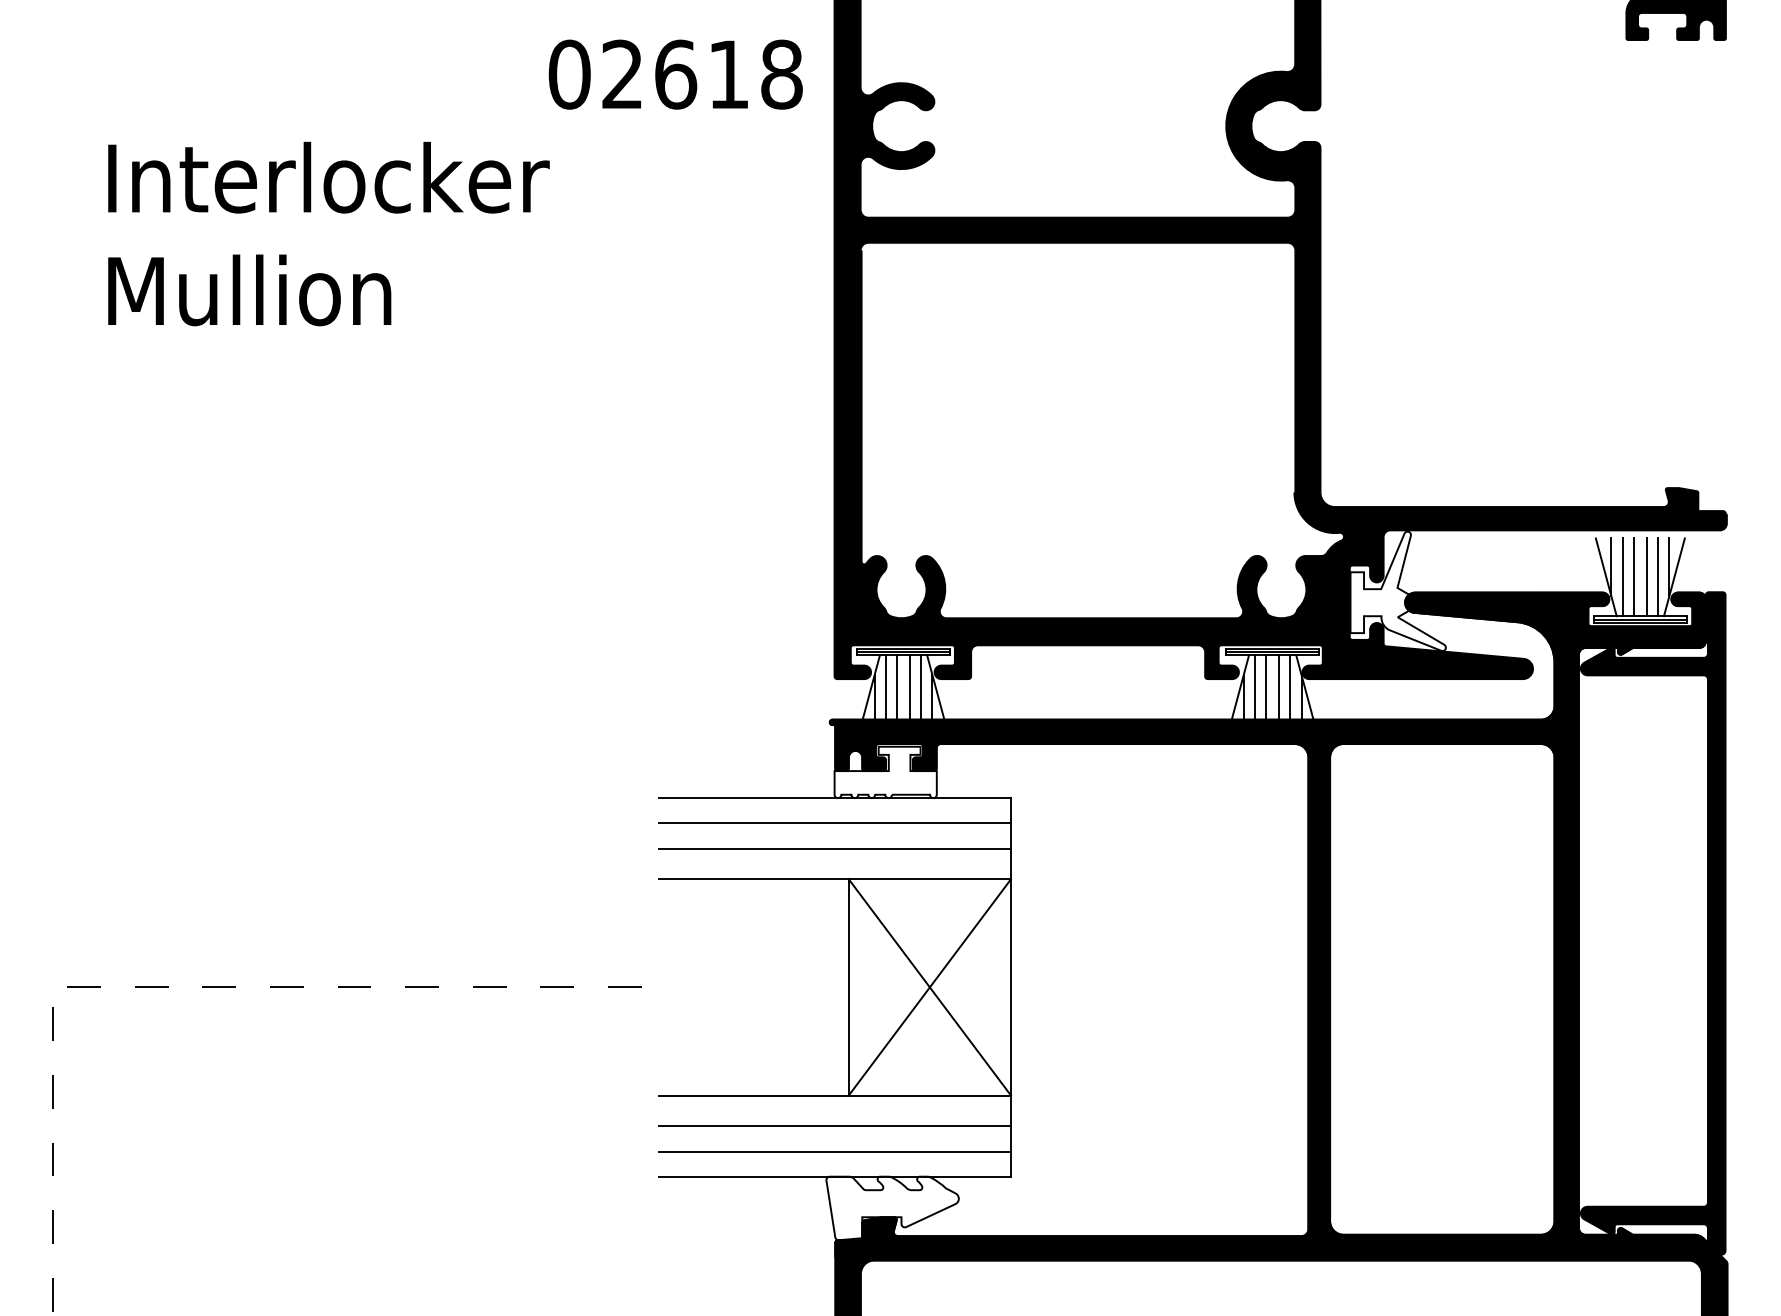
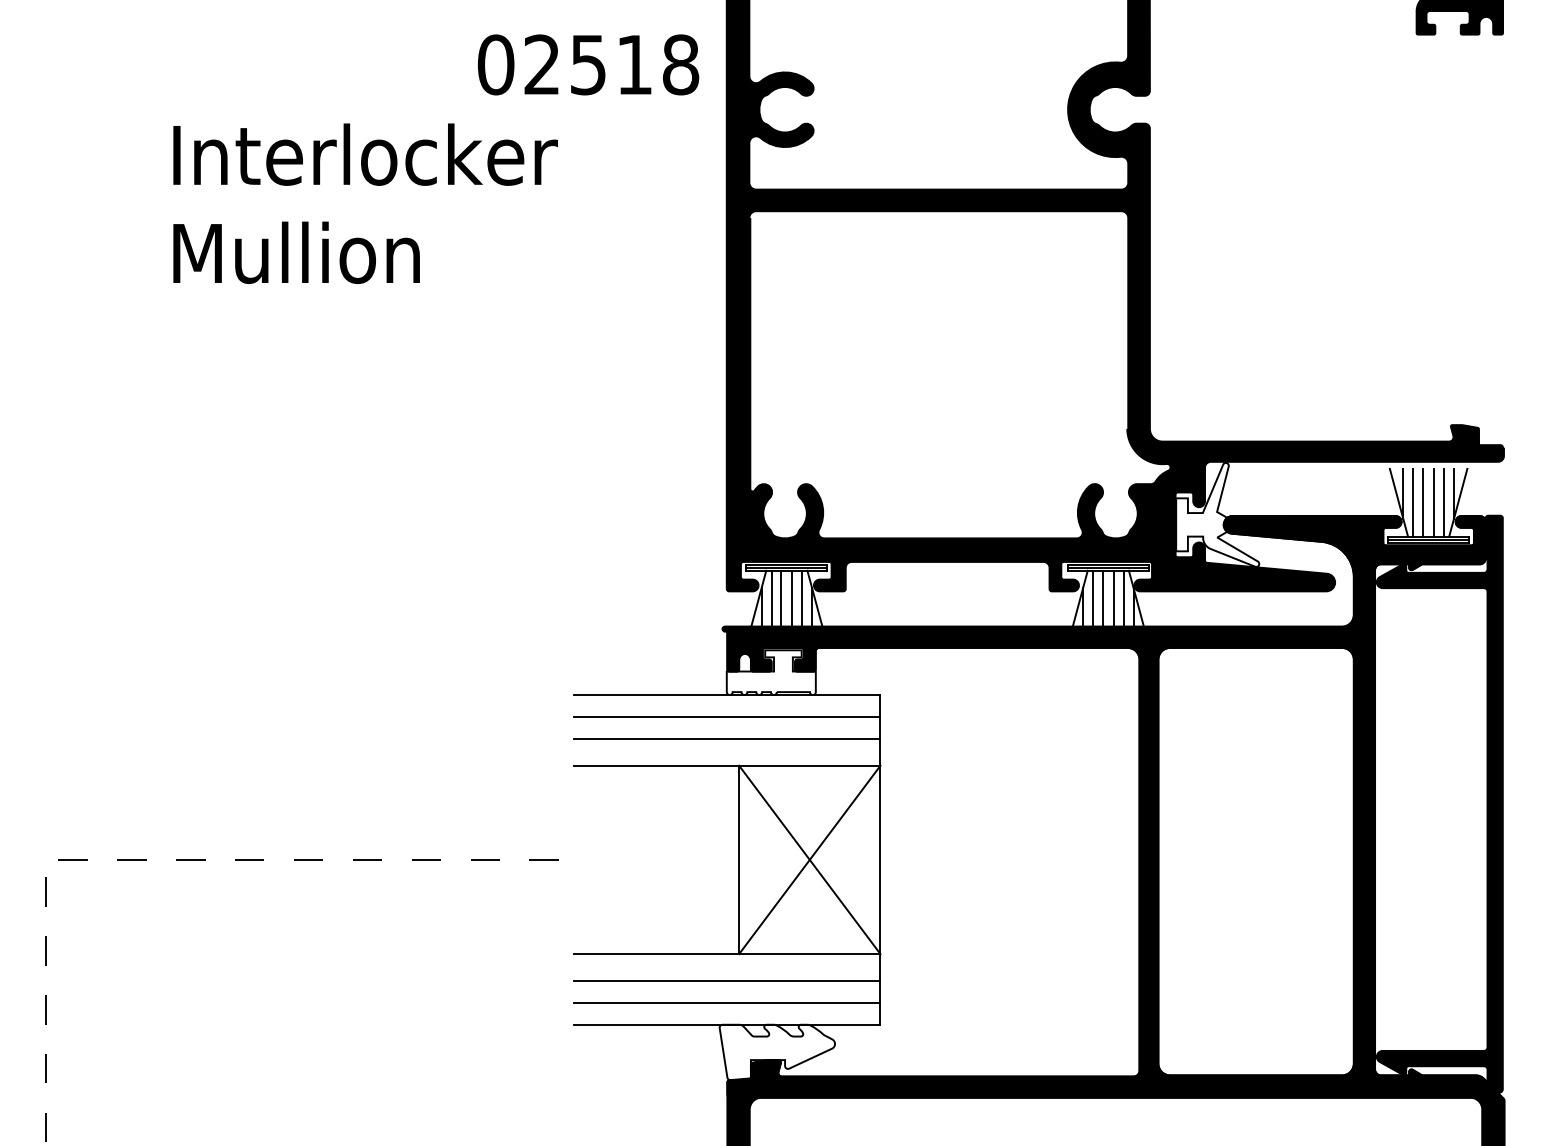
text: (676, 74) -> (589, 64), 02618 -> 02518
text: (328, 234) -> (365, 204), moved

